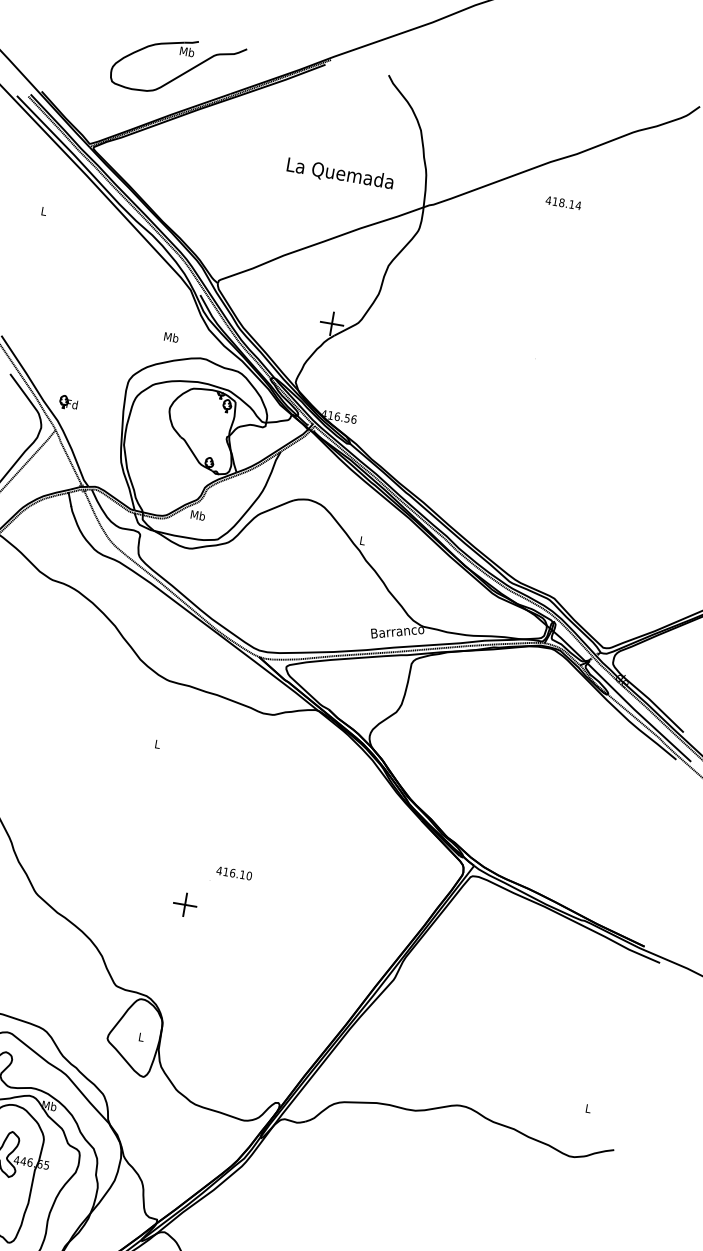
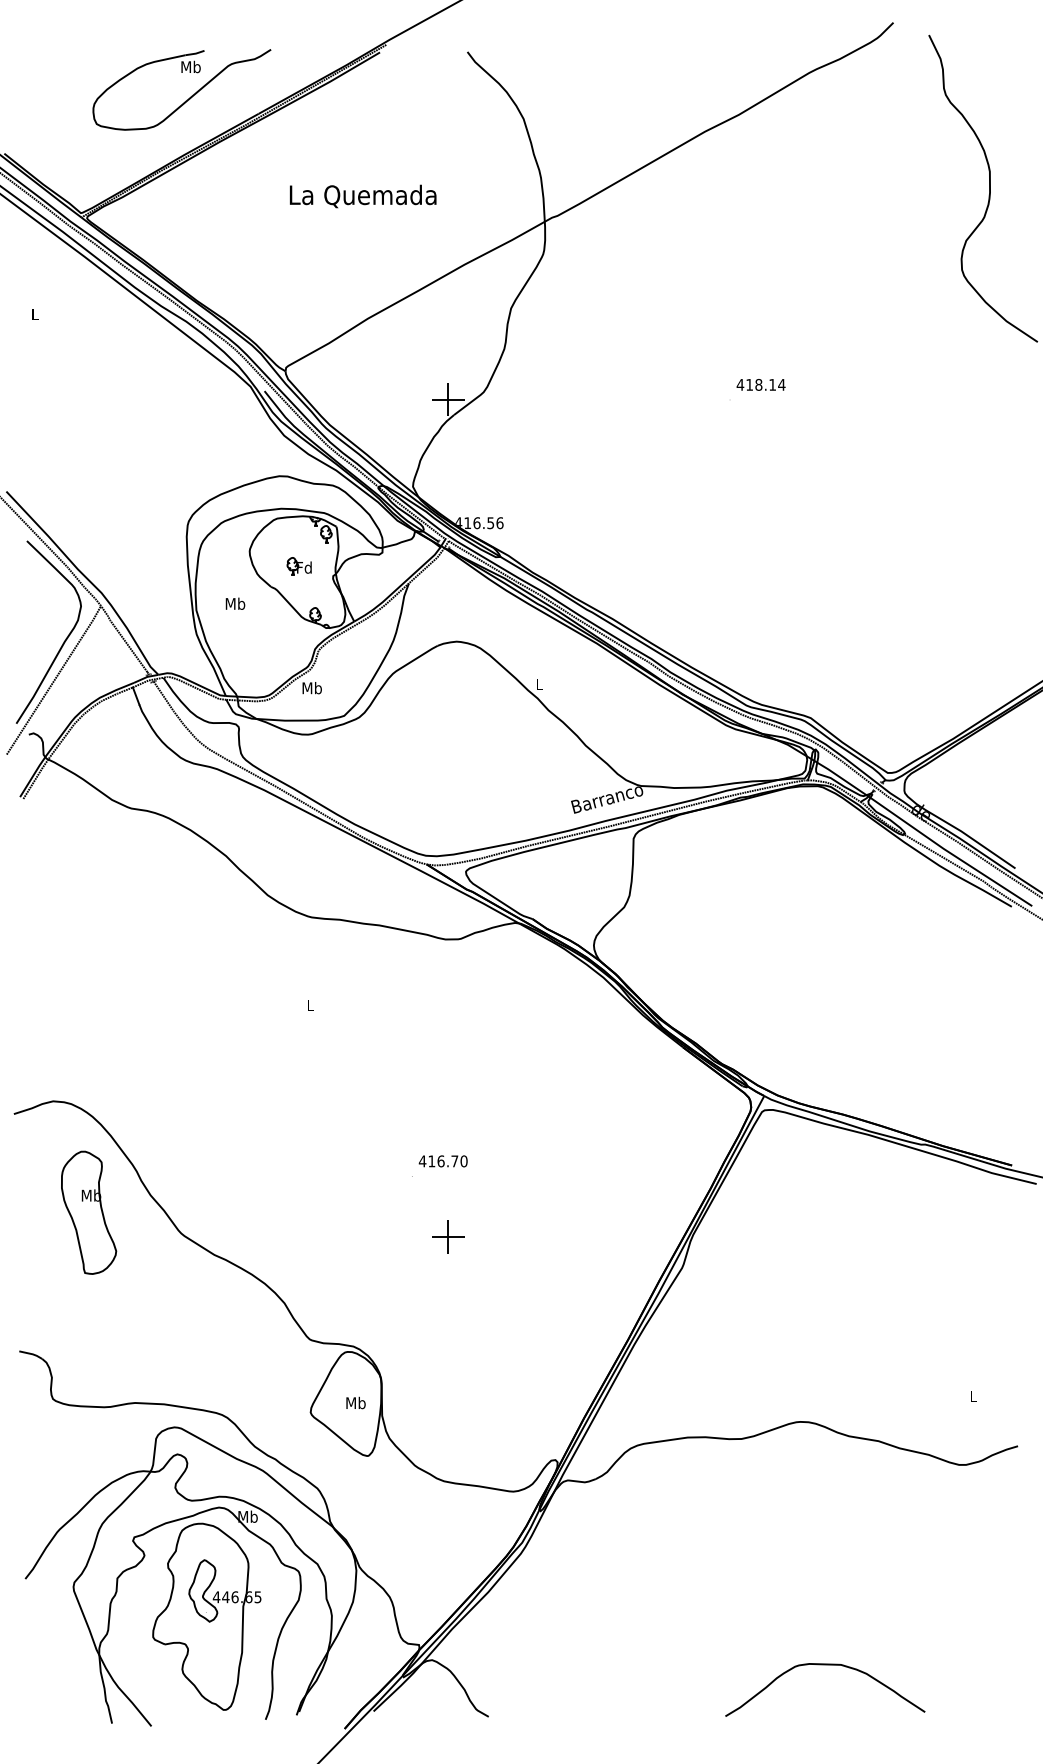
text: (340, 174) -> (363, 196), moved
text: (563, 202) -> (760, 384), moved
text: (171, 337) -> (235, 603), moved
part: (68, 402) -> (298, 566), moved
text: (242, 874) -> (454, 1161), 416.10 -> 416.70
part: (185, 904) -> (448, 1236), moved
text: (141, 1036) -> (355, 1402), L -> Mb

